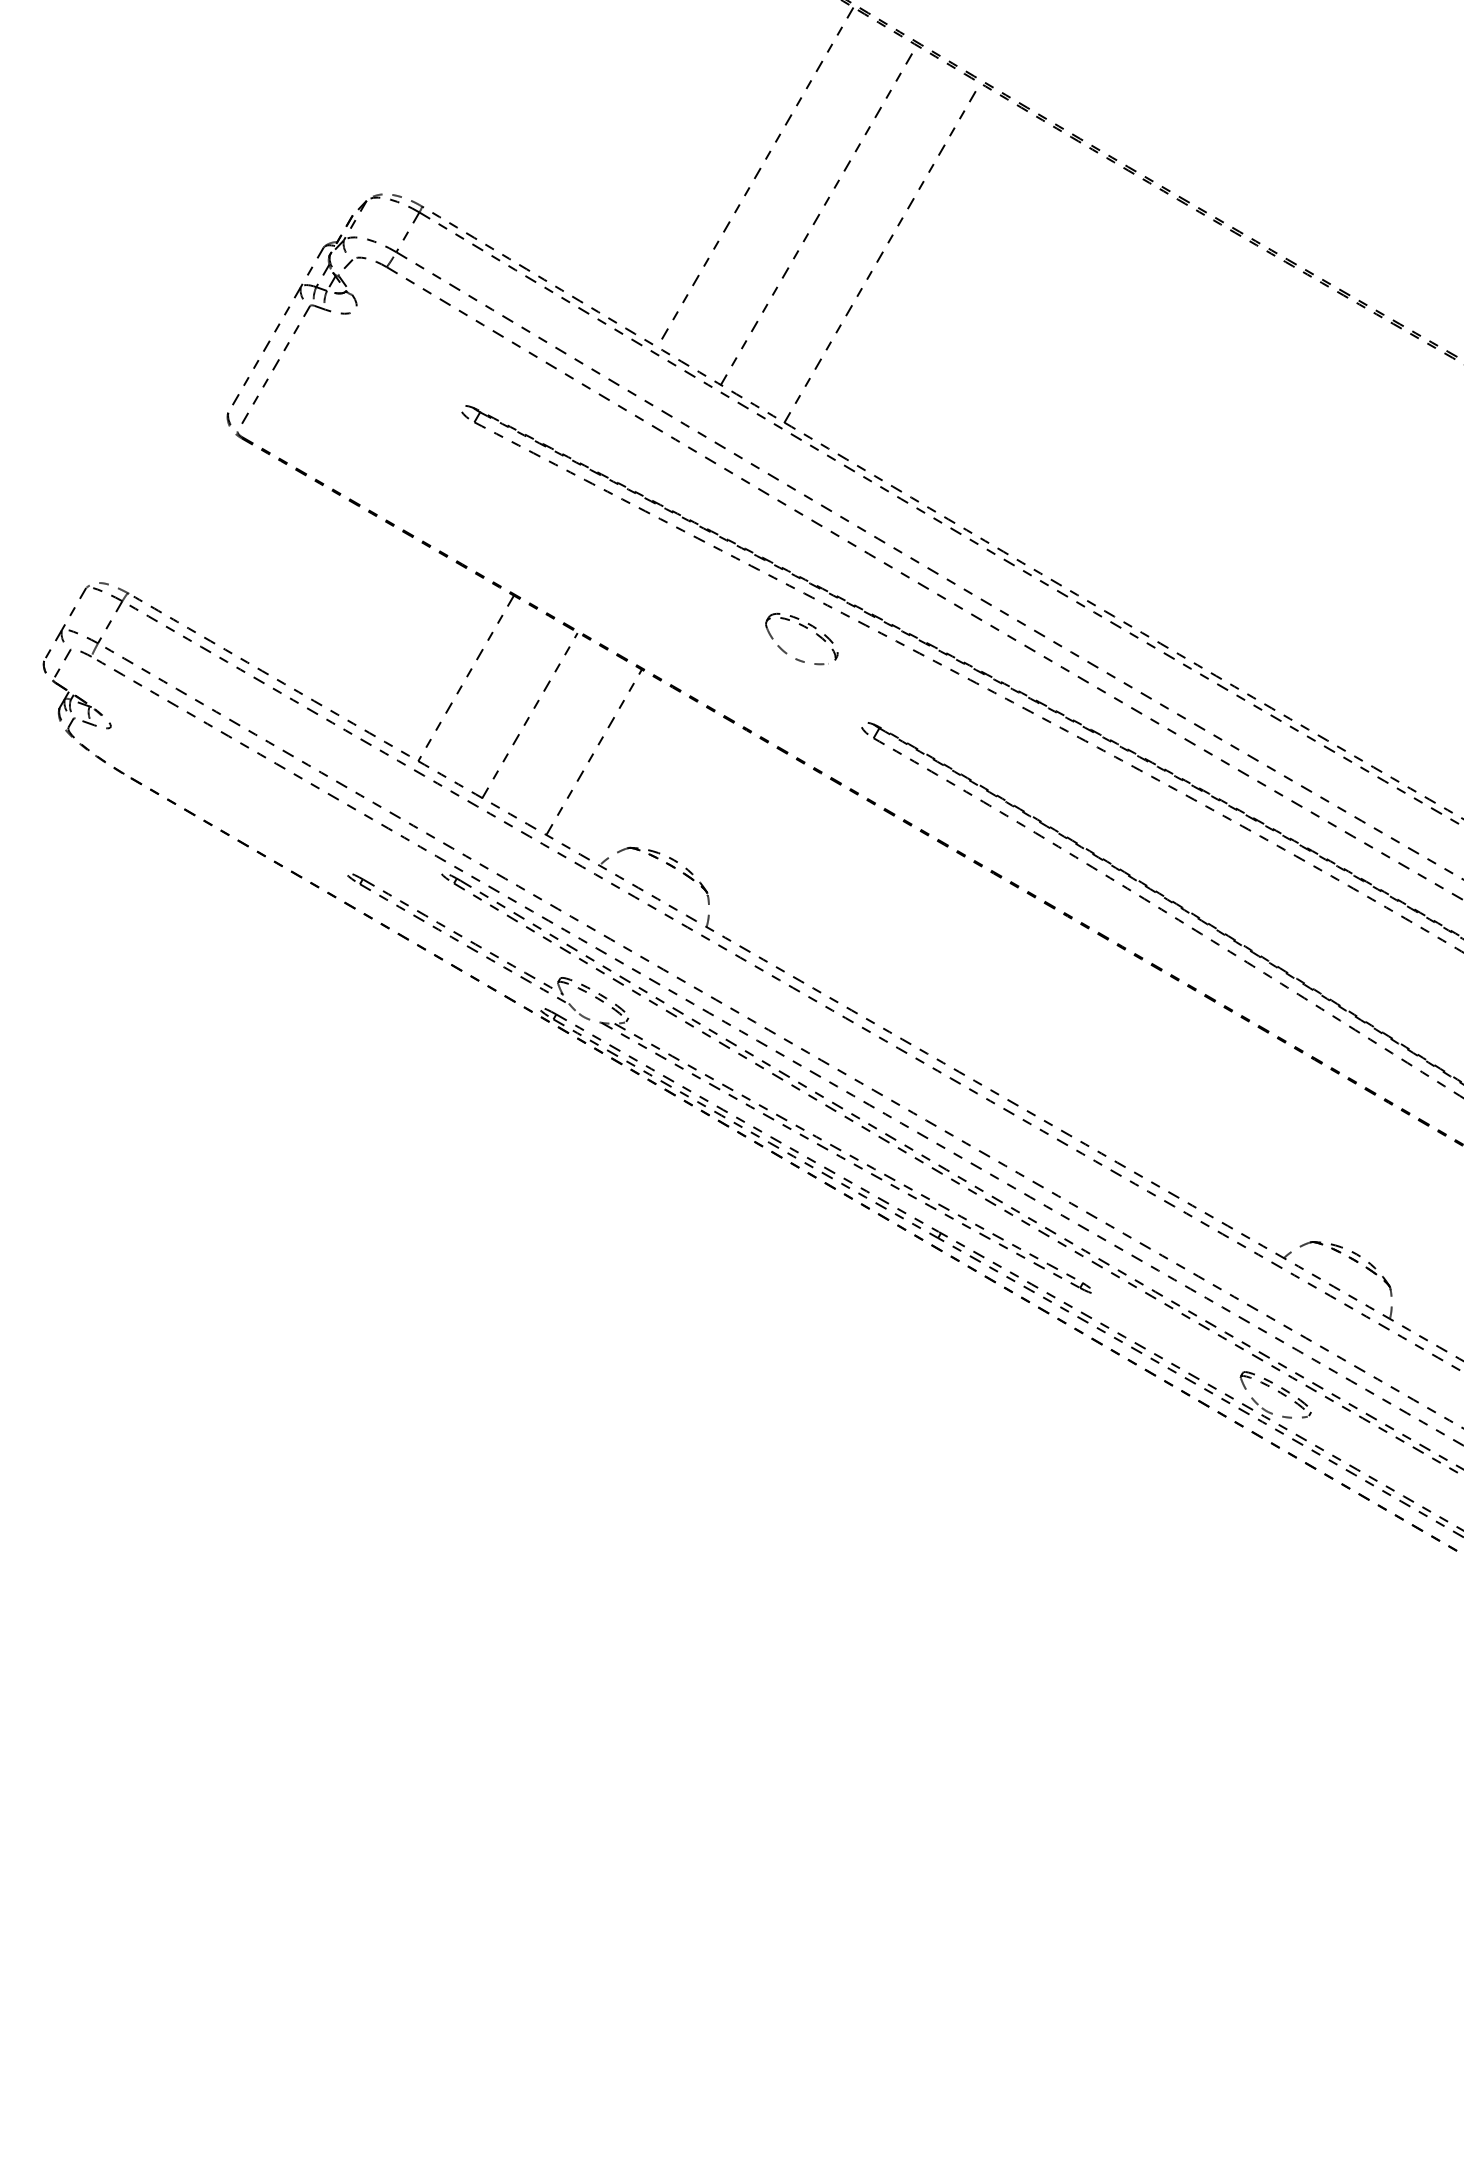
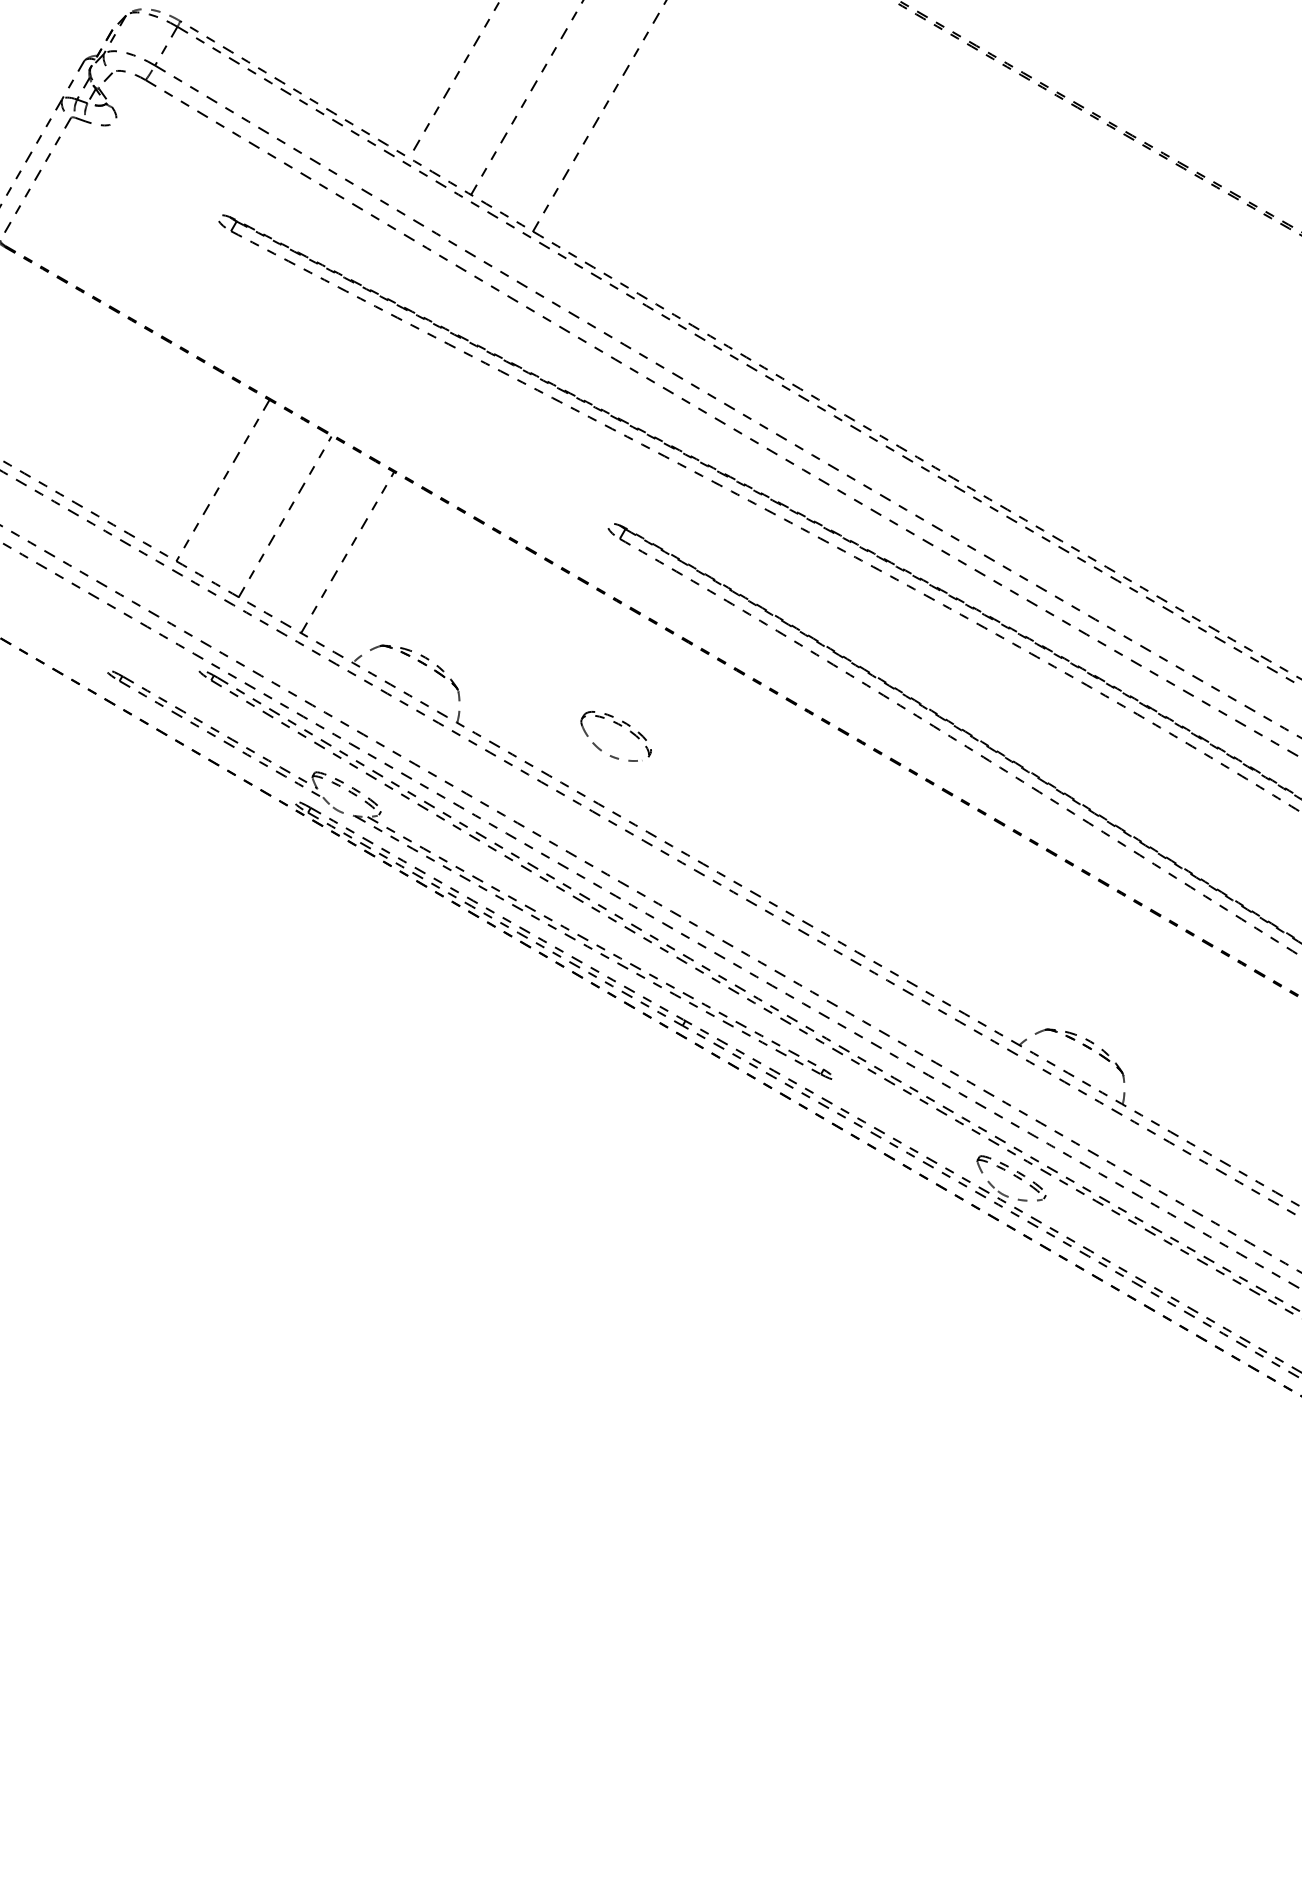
part: (805, 628) -> (619, 726), moved

